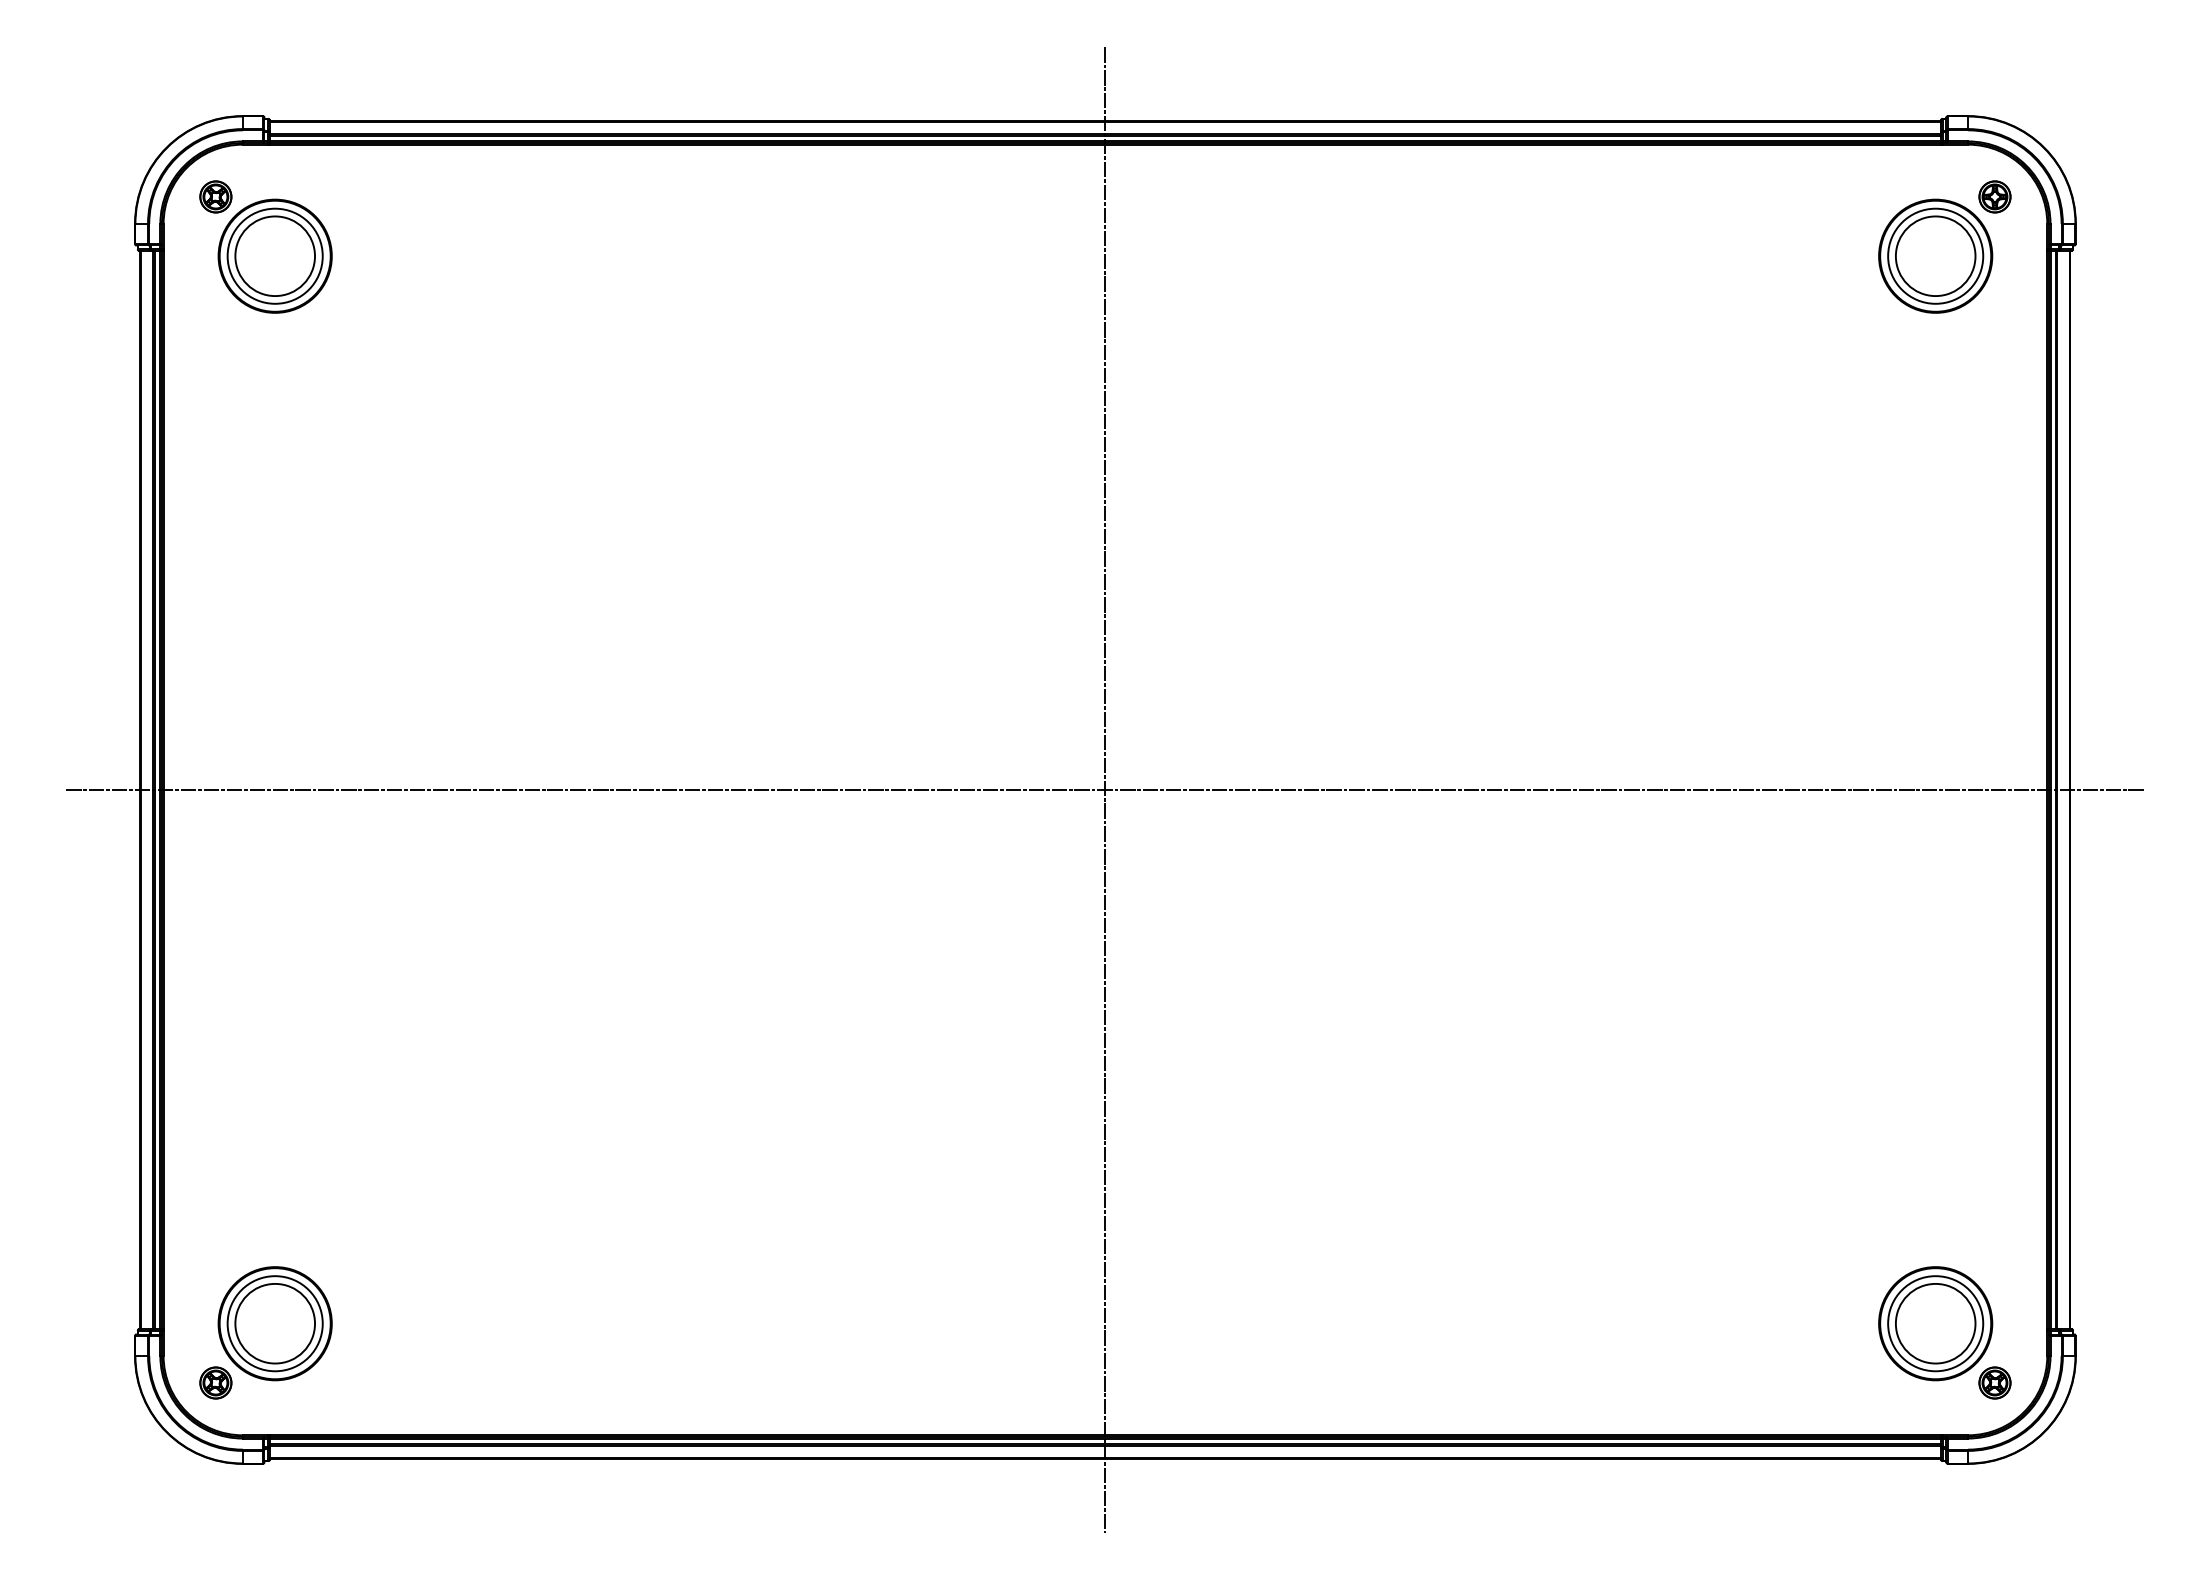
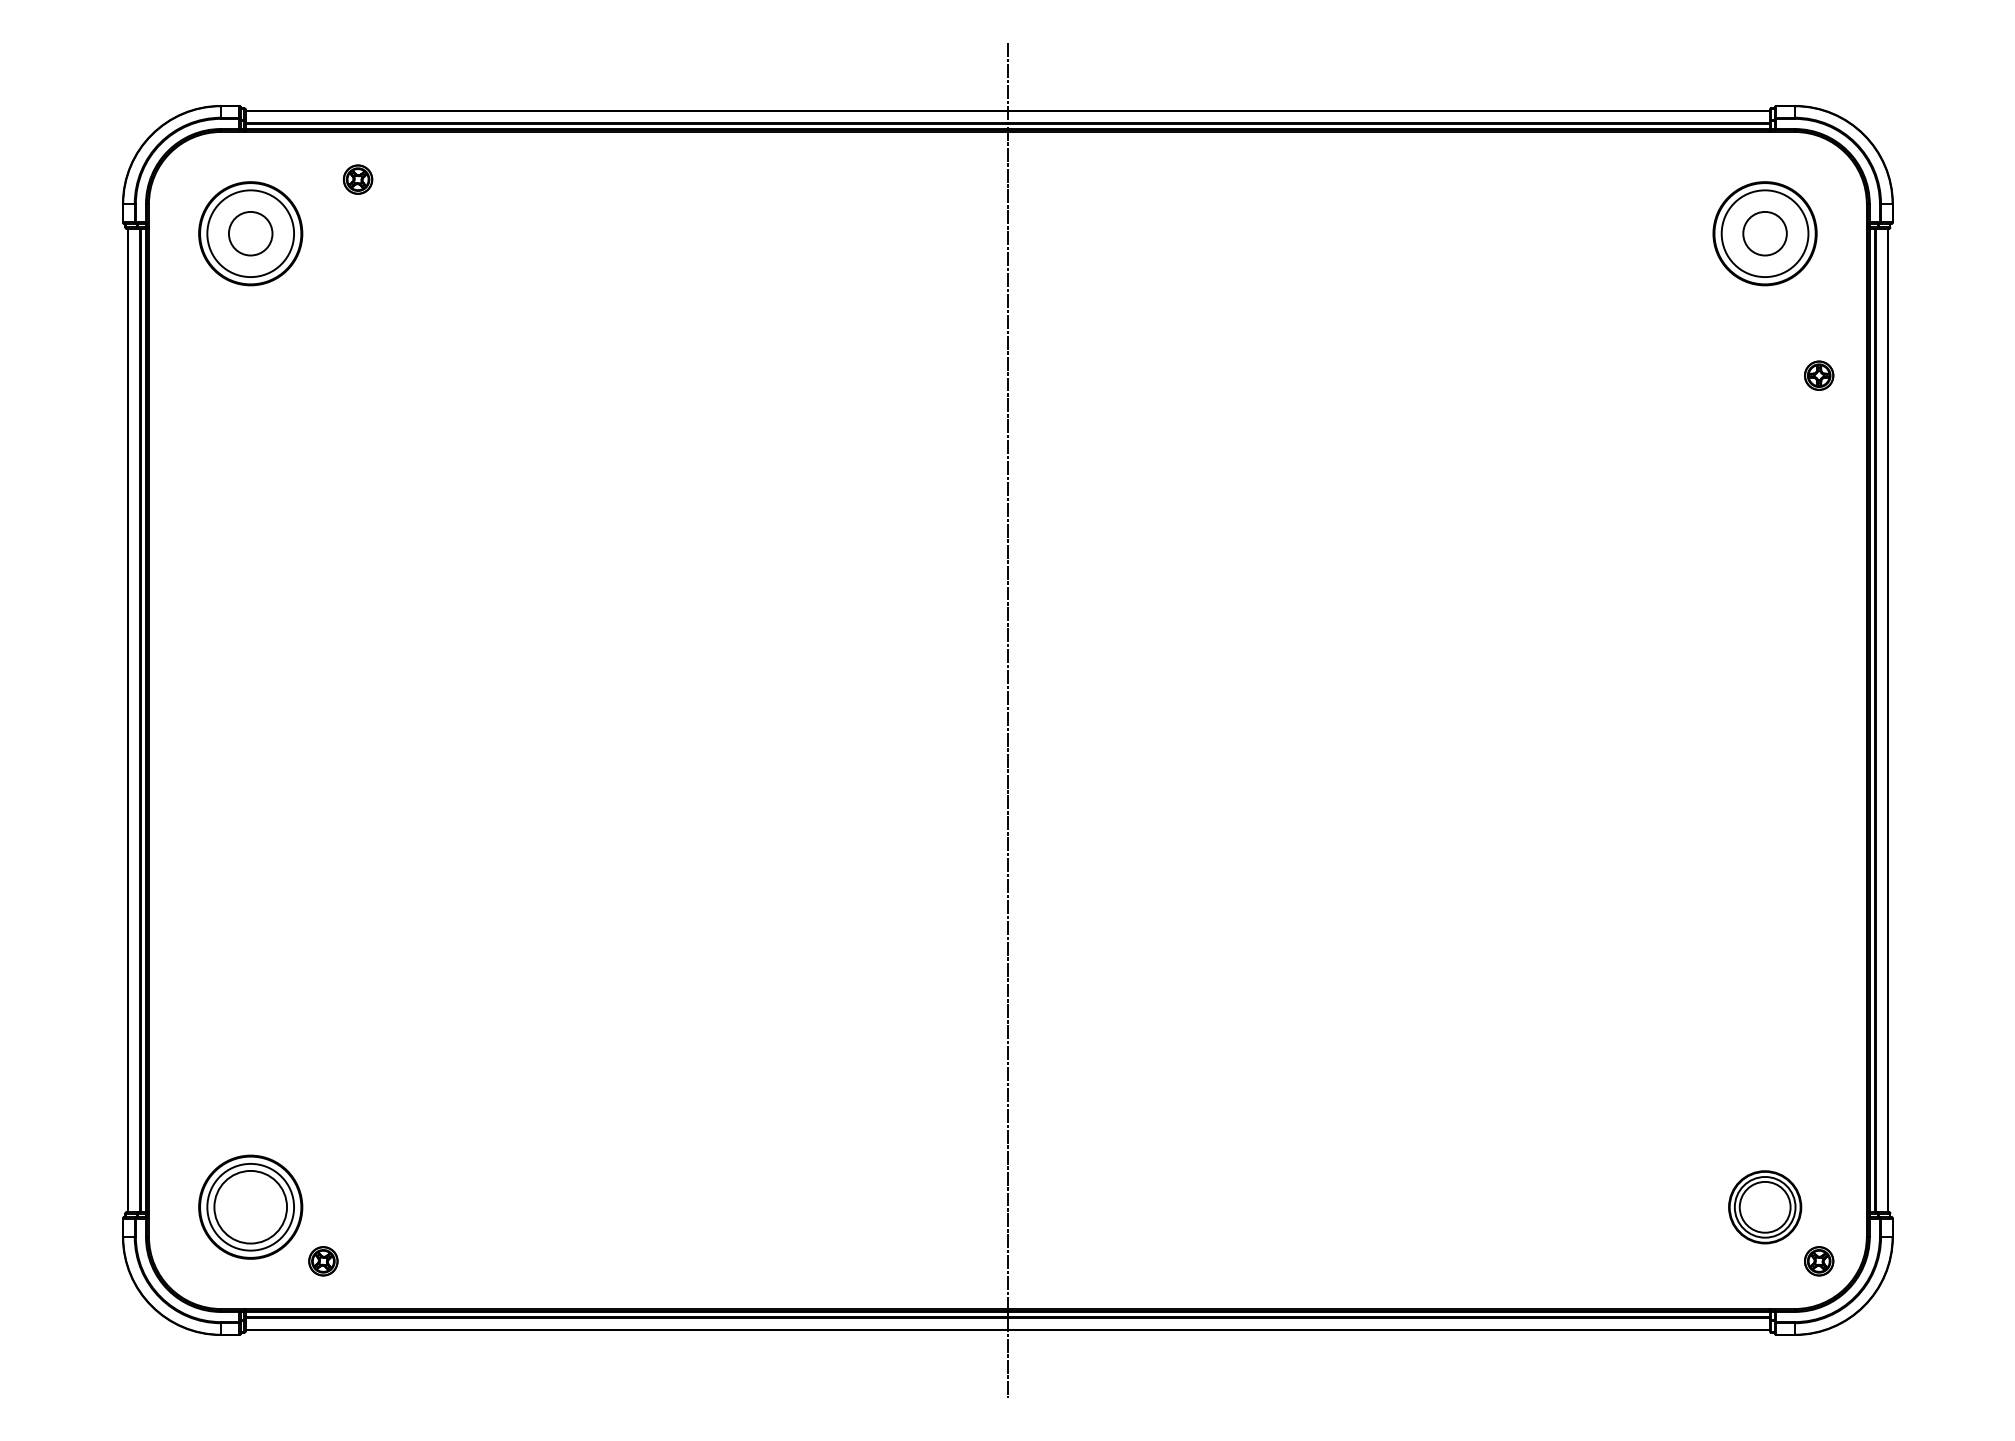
part: (215, 196) -> (357, 179), moved
part: (1994, 196) -> (1818, 375), moved
circle: (275, 256) -> (250, 233), size x0.6
circle: (1935, 256) -> (1764, 233), size x0.6
line: (1105, 789) -> (1007, 720), removed
part: (1935, 1323) -> (1764, 1207), size x0.7
part: (215, 1382) -> (323, 1260), moved

